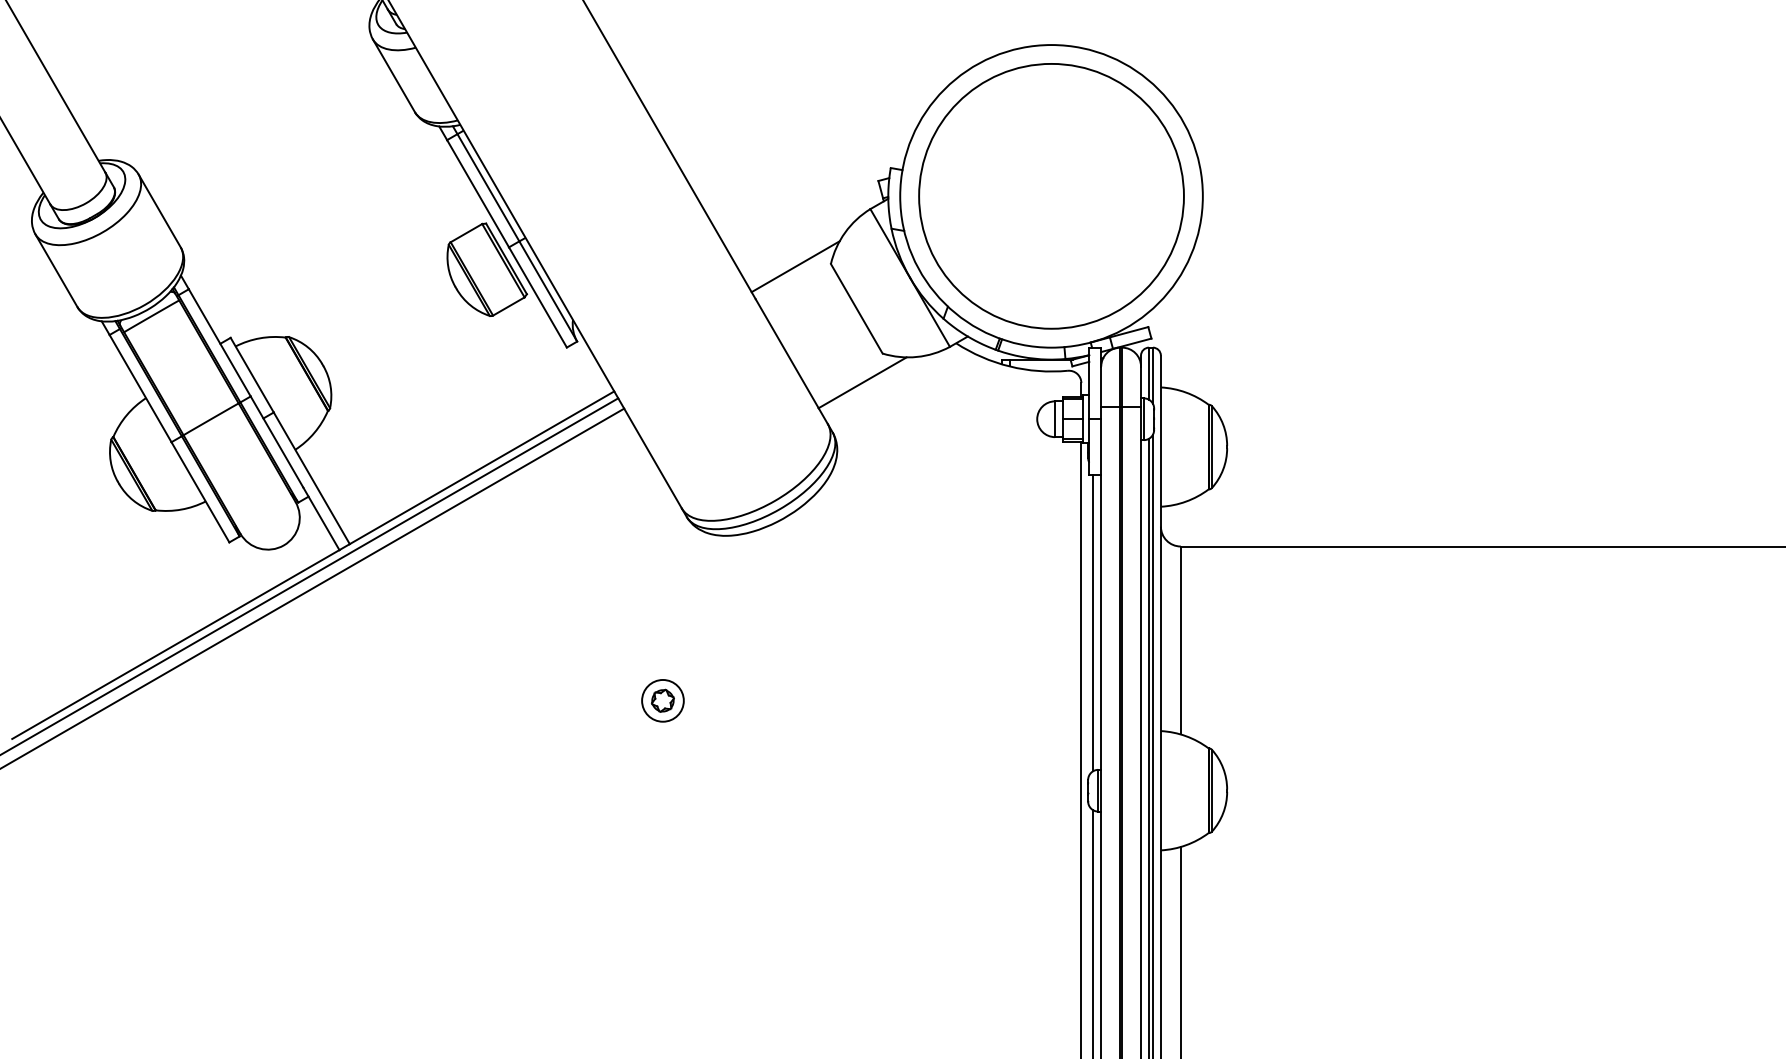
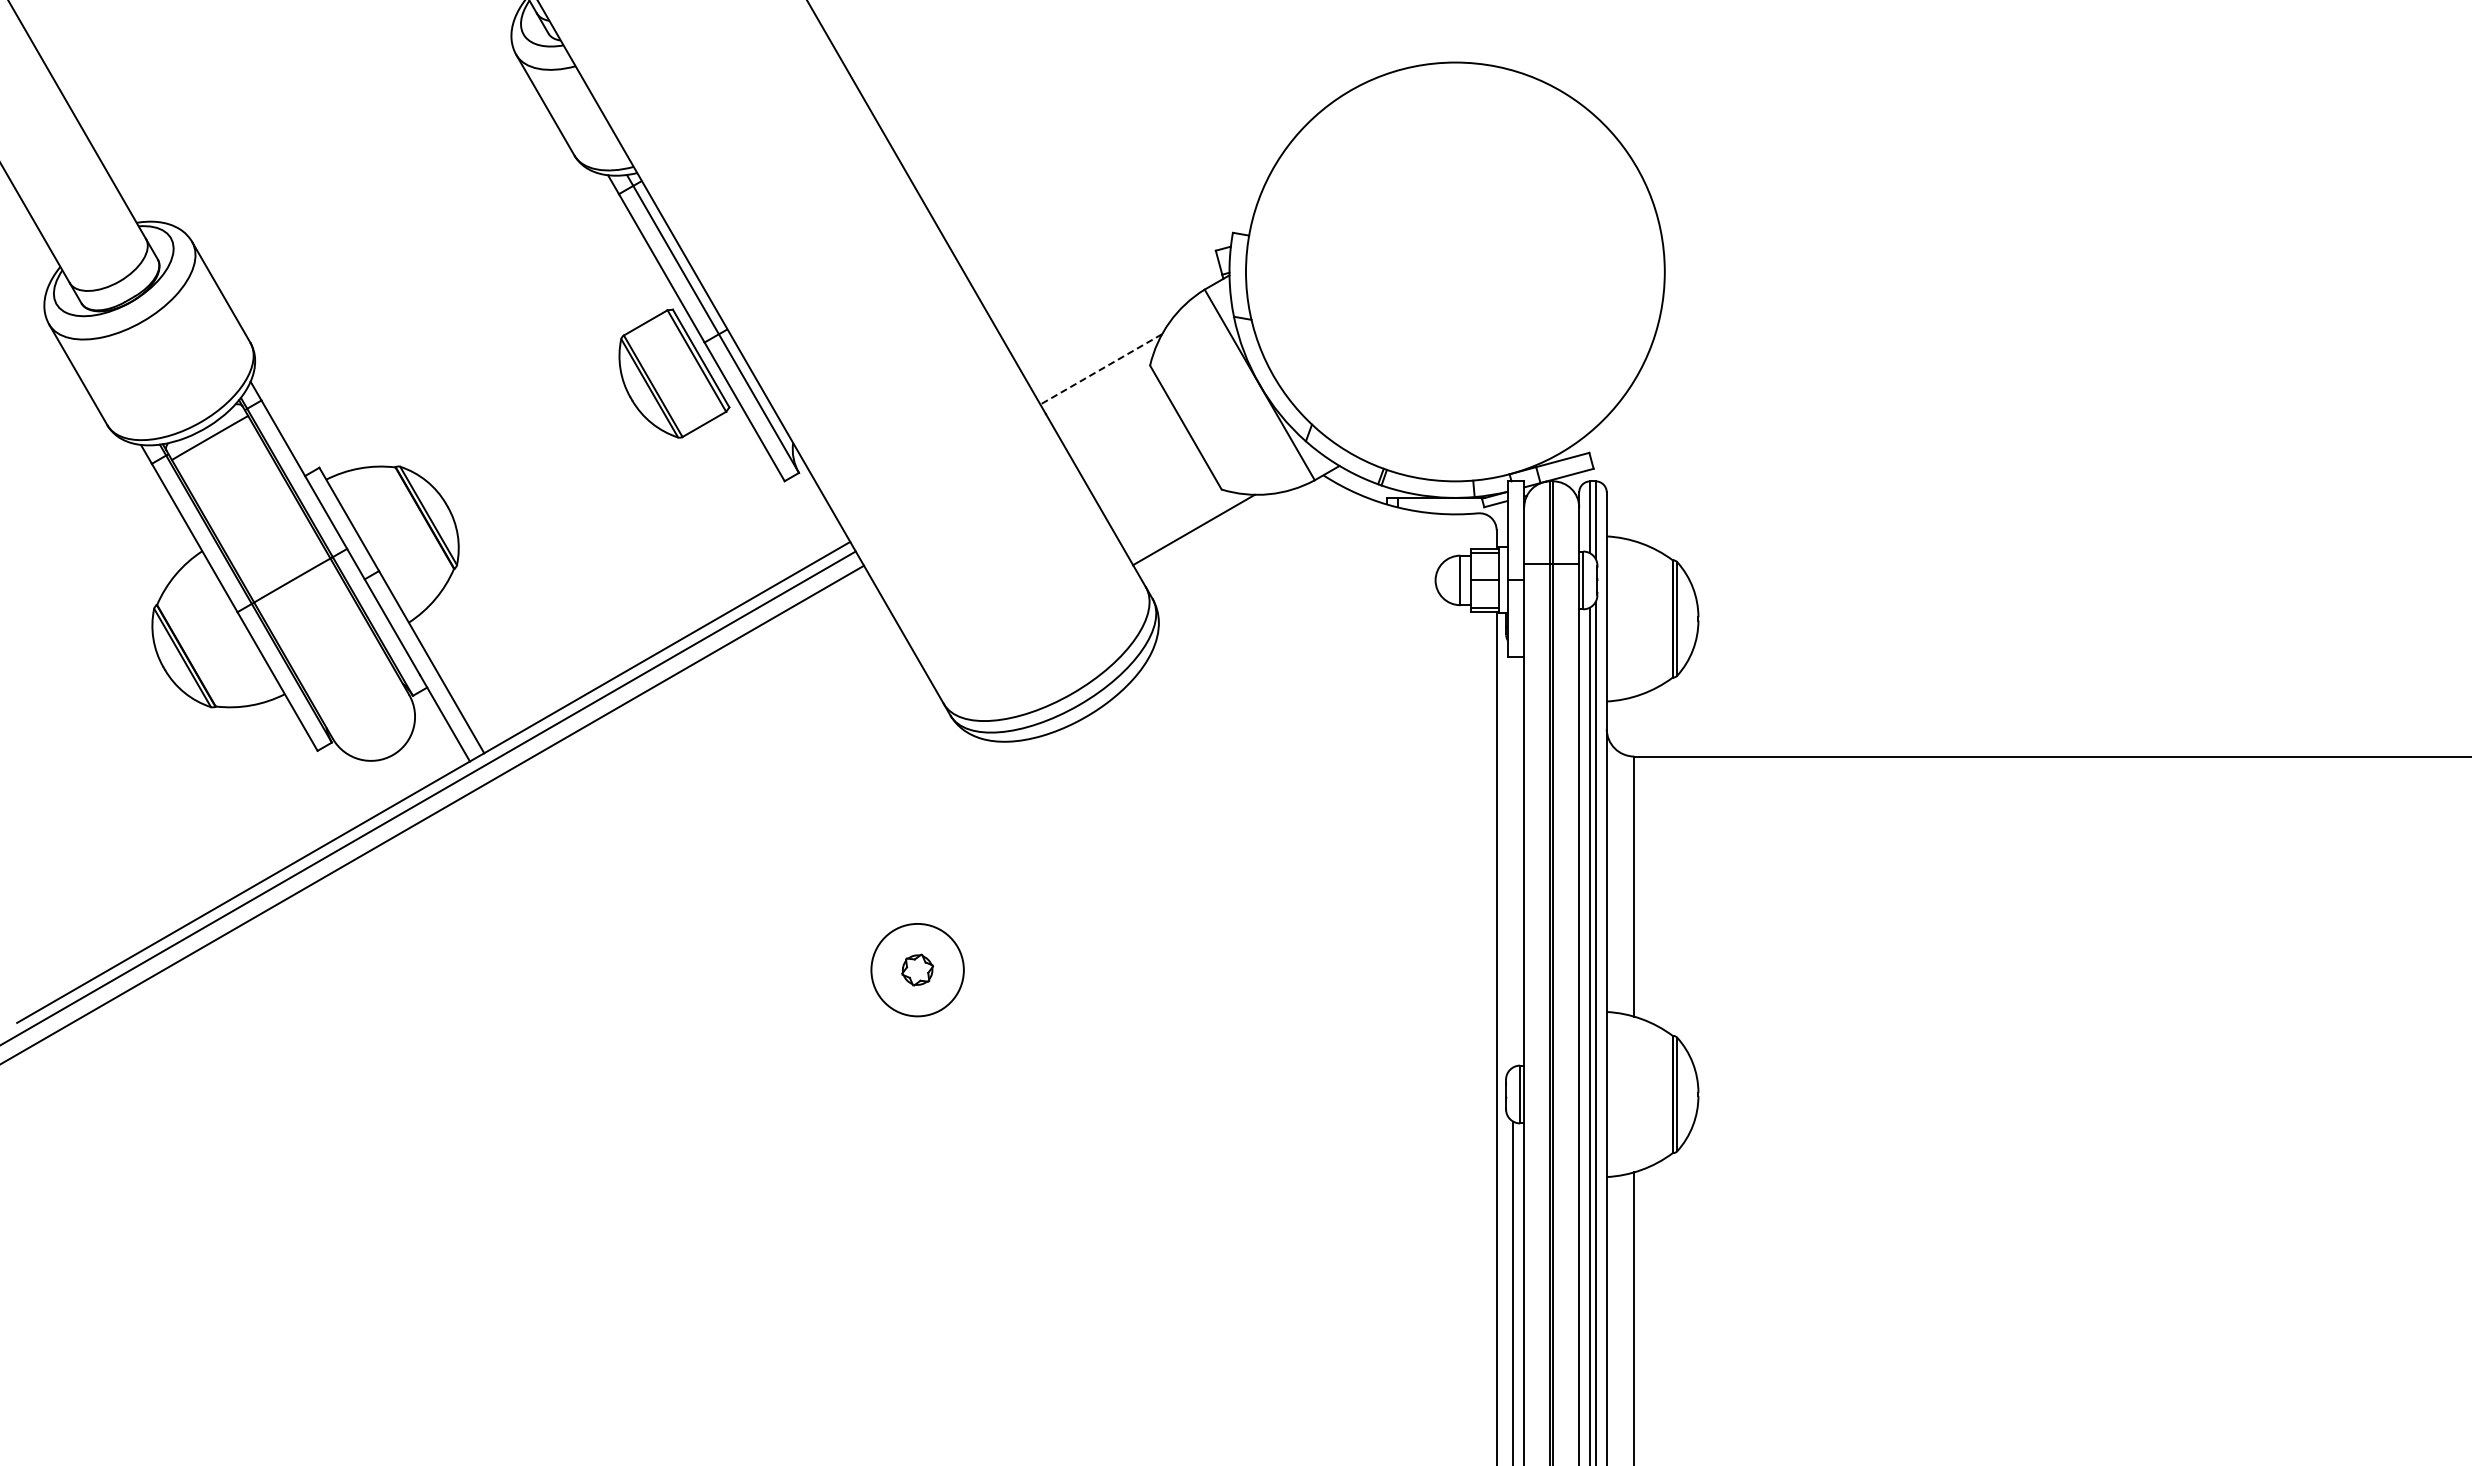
circle: (1051, 196) -> (1455, 271), removed
line: (795, 266) -> (1100, 369), solid -> dashed
line: (1093, 623) -> (1513, 862), removed
circle: (662, 701) -> (917, 970), size x1.6

